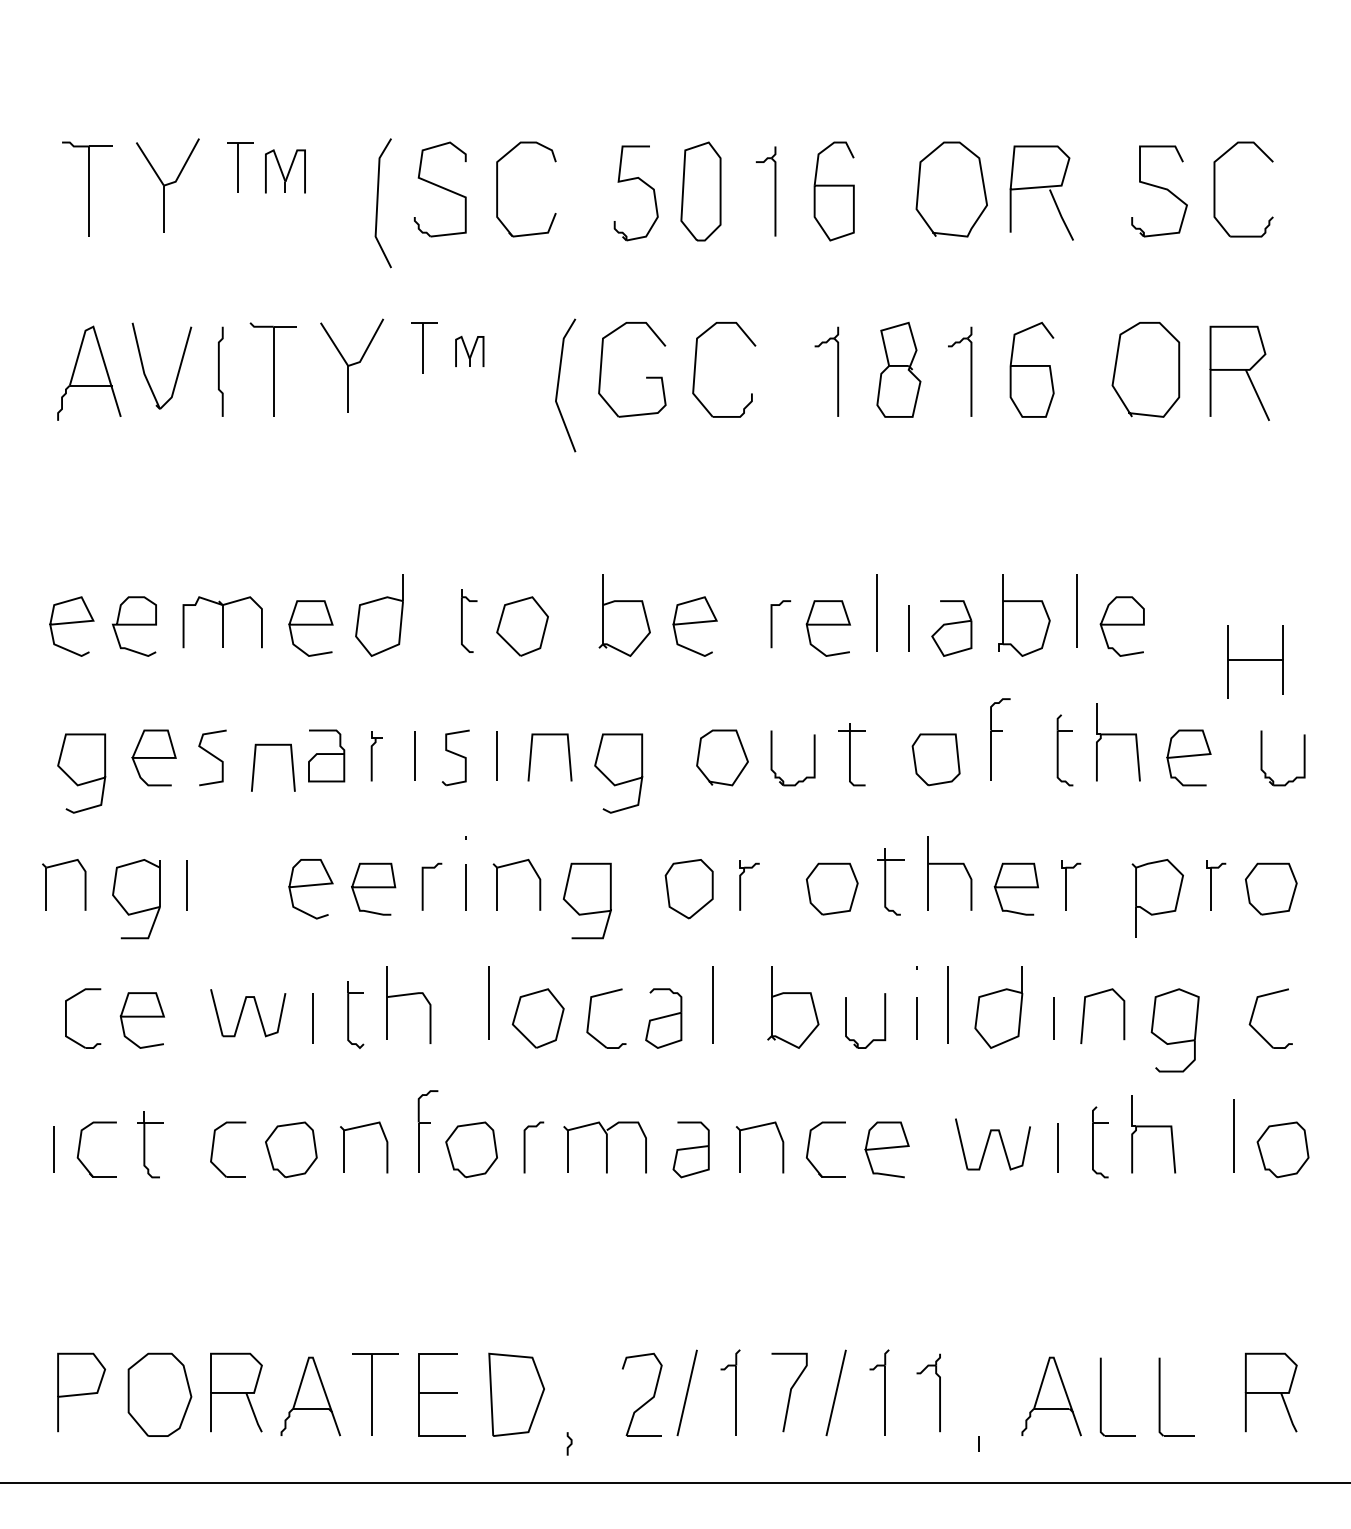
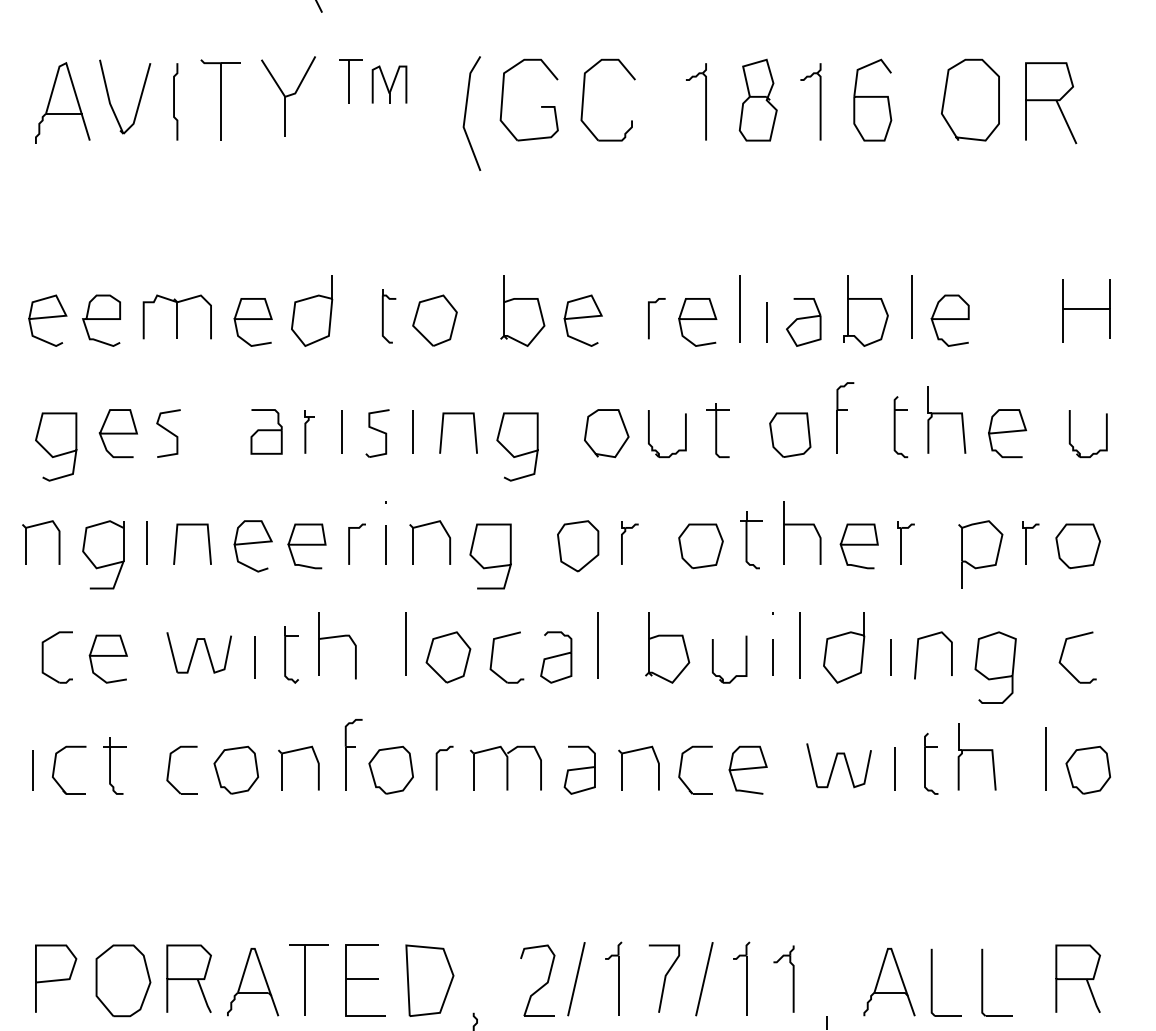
part: (469, 351) -> (389, 84), size x1.43
part: (1255, 661) -> (1086, 310), moved
line: (291, 765) -> (208, 542), moved

